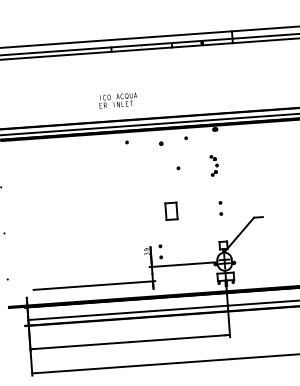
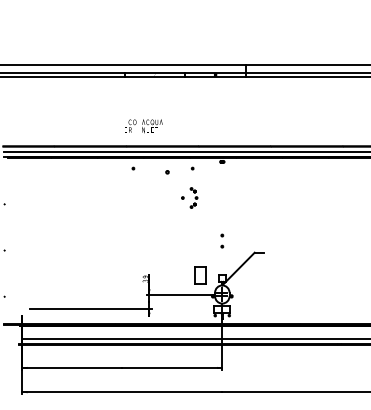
part: (118, 100) -> (143, 126), moved
part: (213, 165) -> (193, 197), moved
part: (171, 211) -> (200, 275), moved
part: (160, 251) -> (159, 279), removed

